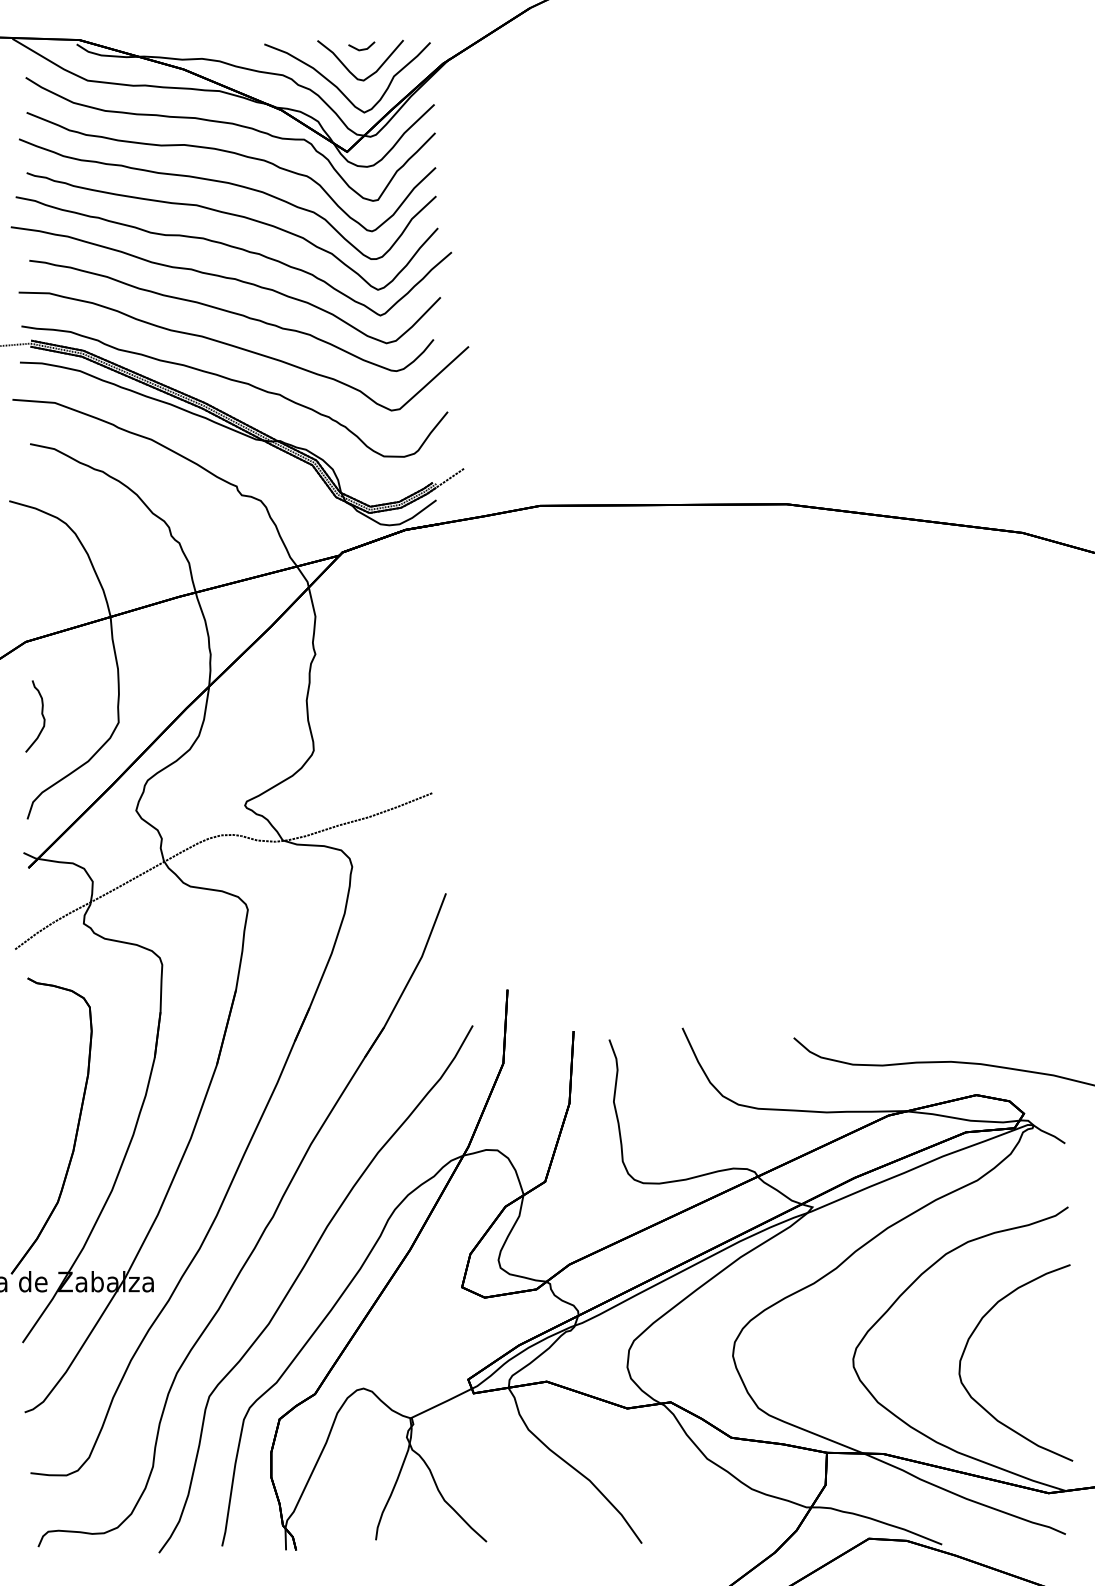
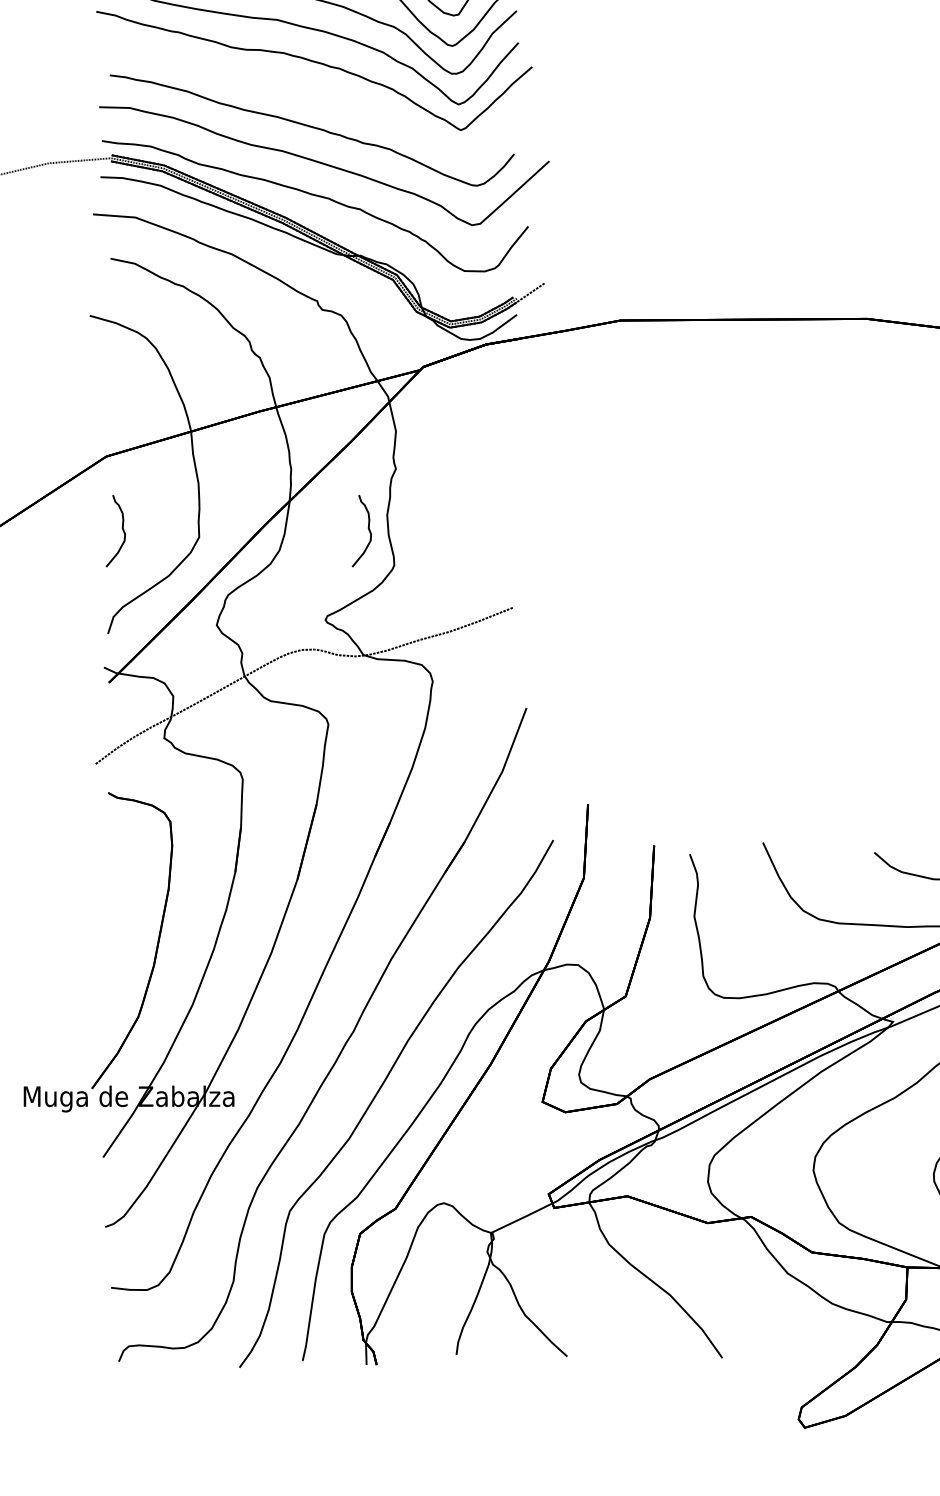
part: (225, 278) -> (306, 93), removed
curve: (287, 714) -> (368, 529), added

